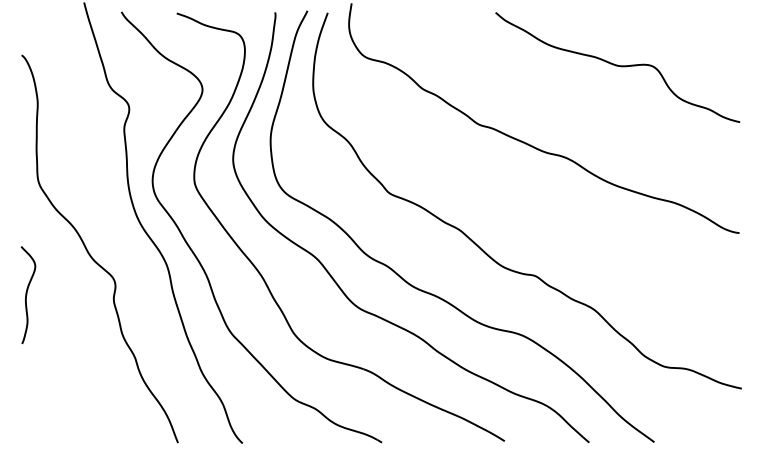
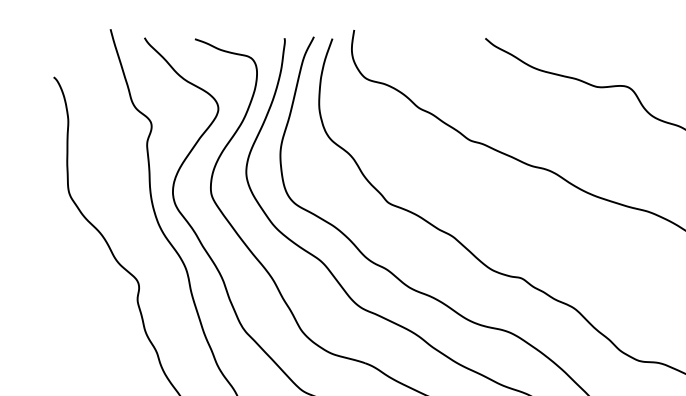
curve: (27, 295) -> (58, 296), removed

